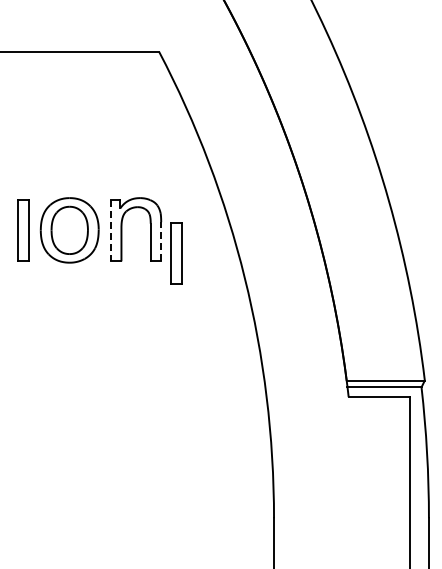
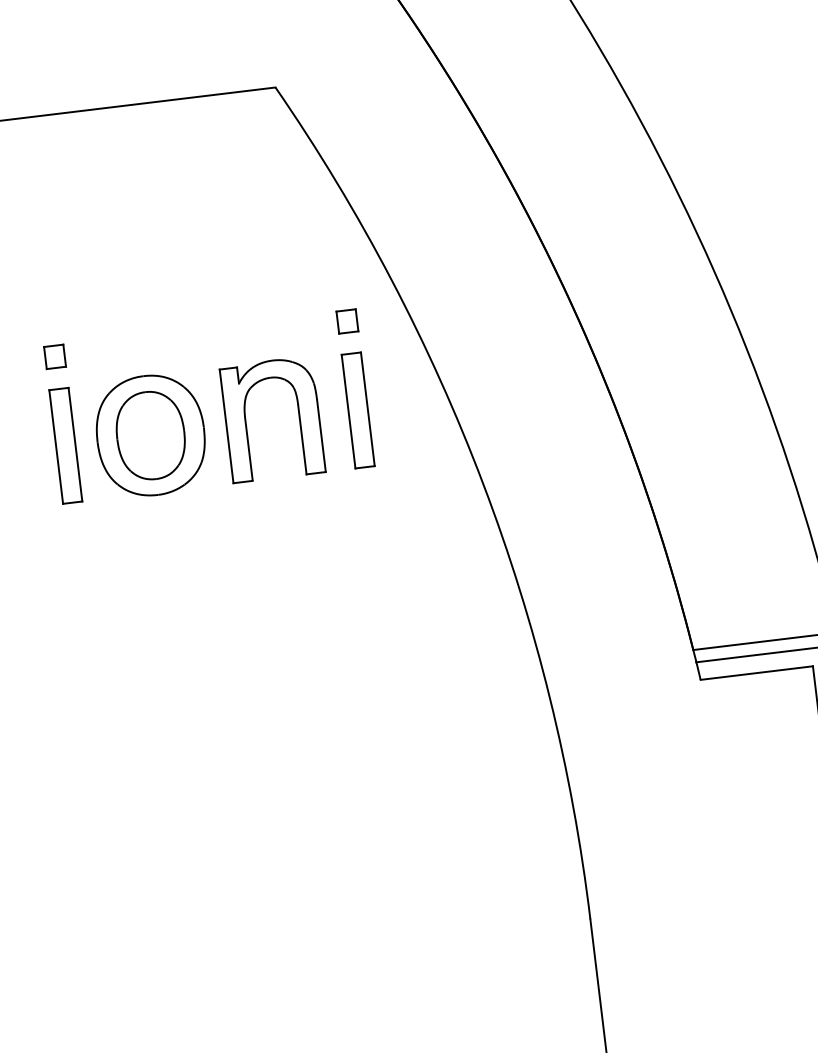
part: (23, 181) -> (54, 355), added
part: (182, 181) -> (347, 320), added
line: (110, 230) -> (225, 426), dashed -> solid
line: (161, 241) -> (321, 435), dashed -> solid
part: (176, 253) -> (358, 410), moved

